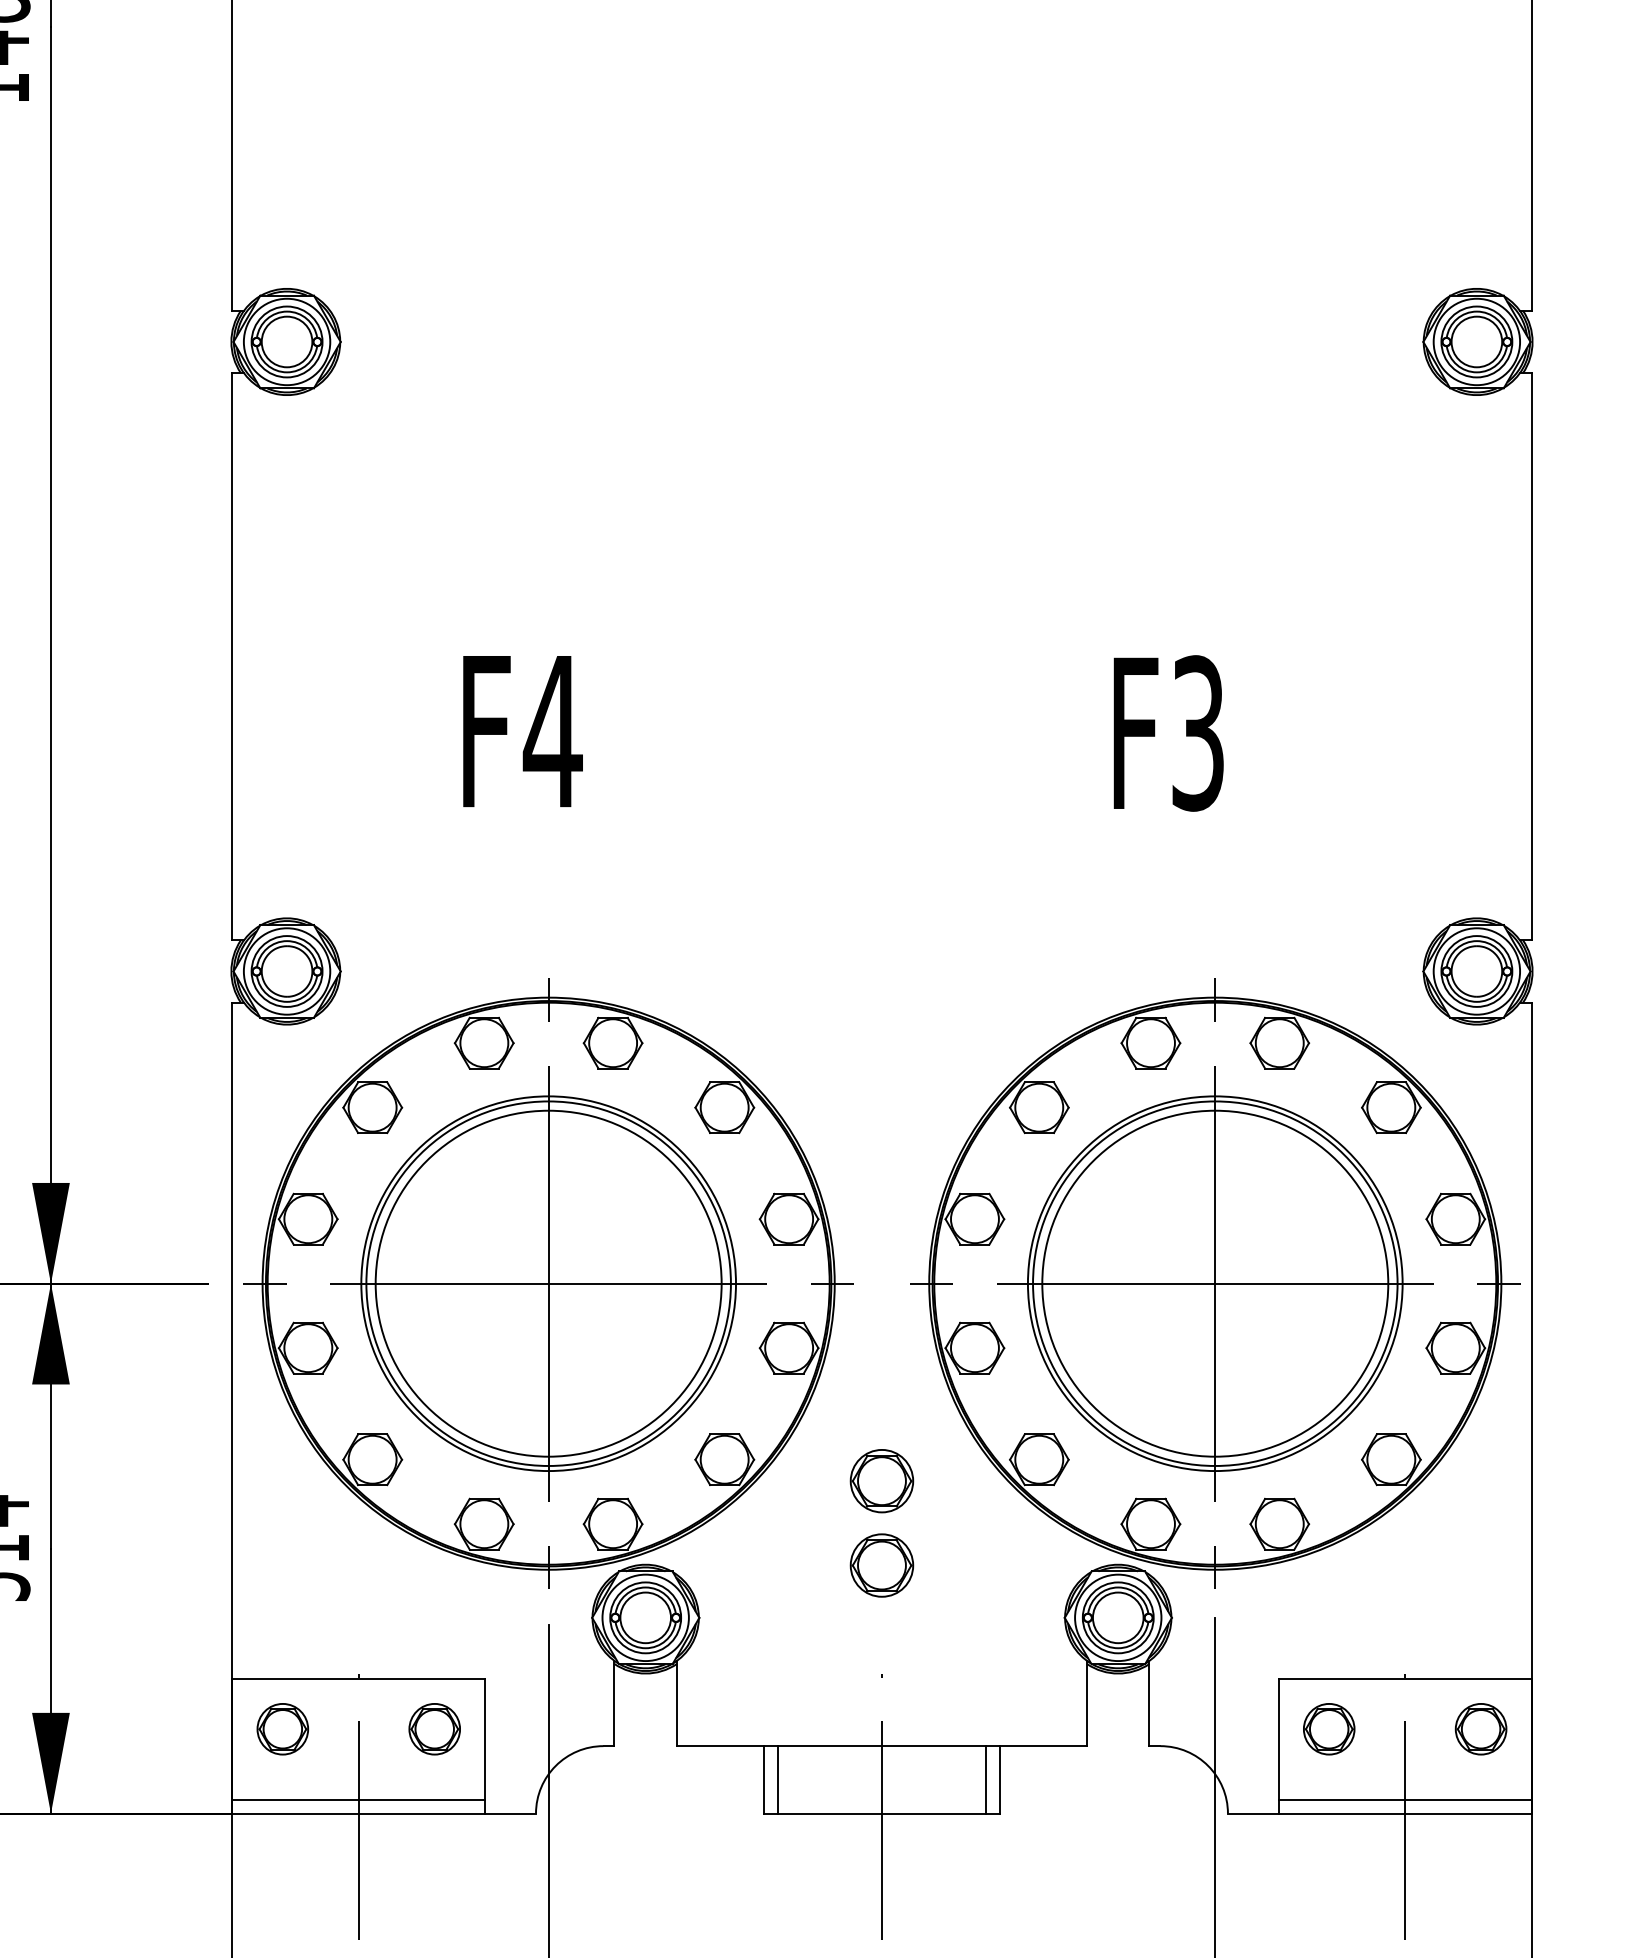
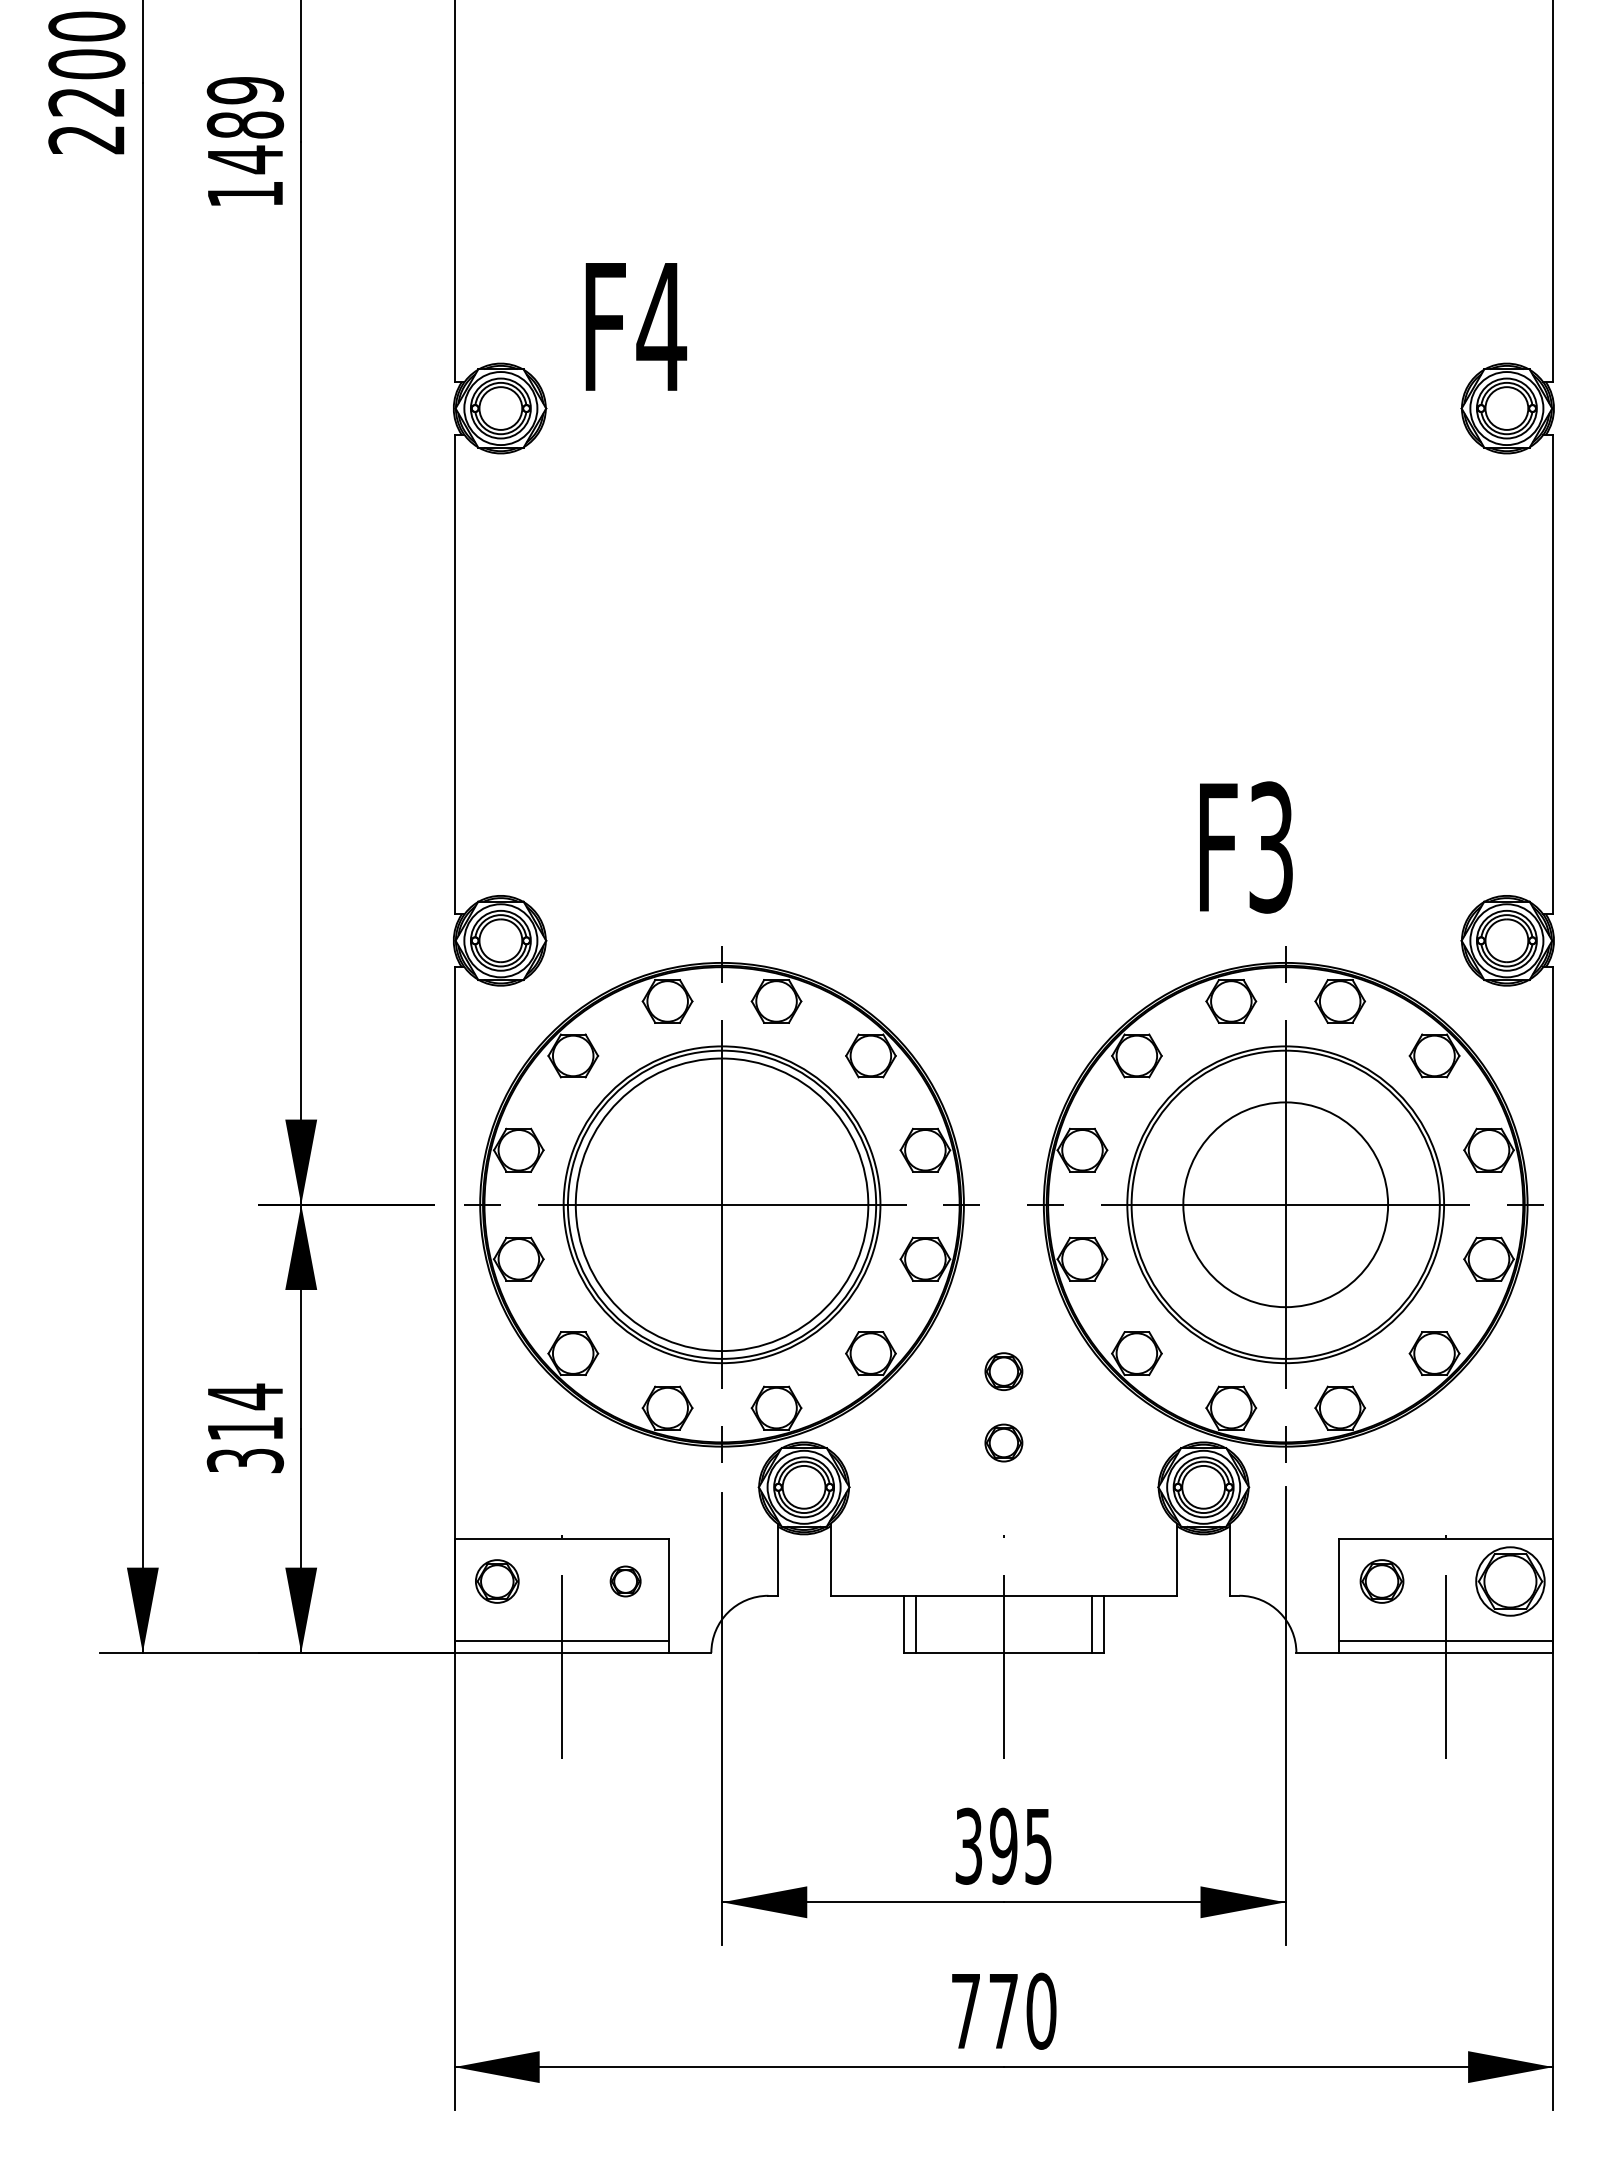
text: (523, 731) -> (636, 326), moved
text: (1168, 733) -> (1246, 847), moved
circle: (1215, 1283) -> (1285, 1204), size x0.7
part: (881, 1480) -> (1003, 1371), size x0.7
part: (881, 1564) -> (1003, 1442), size x0.7
part: (434, 1729) -> (625, 1581), size x0.7
part: (1481, 1729) -> (1510, 1581), size x1.6

